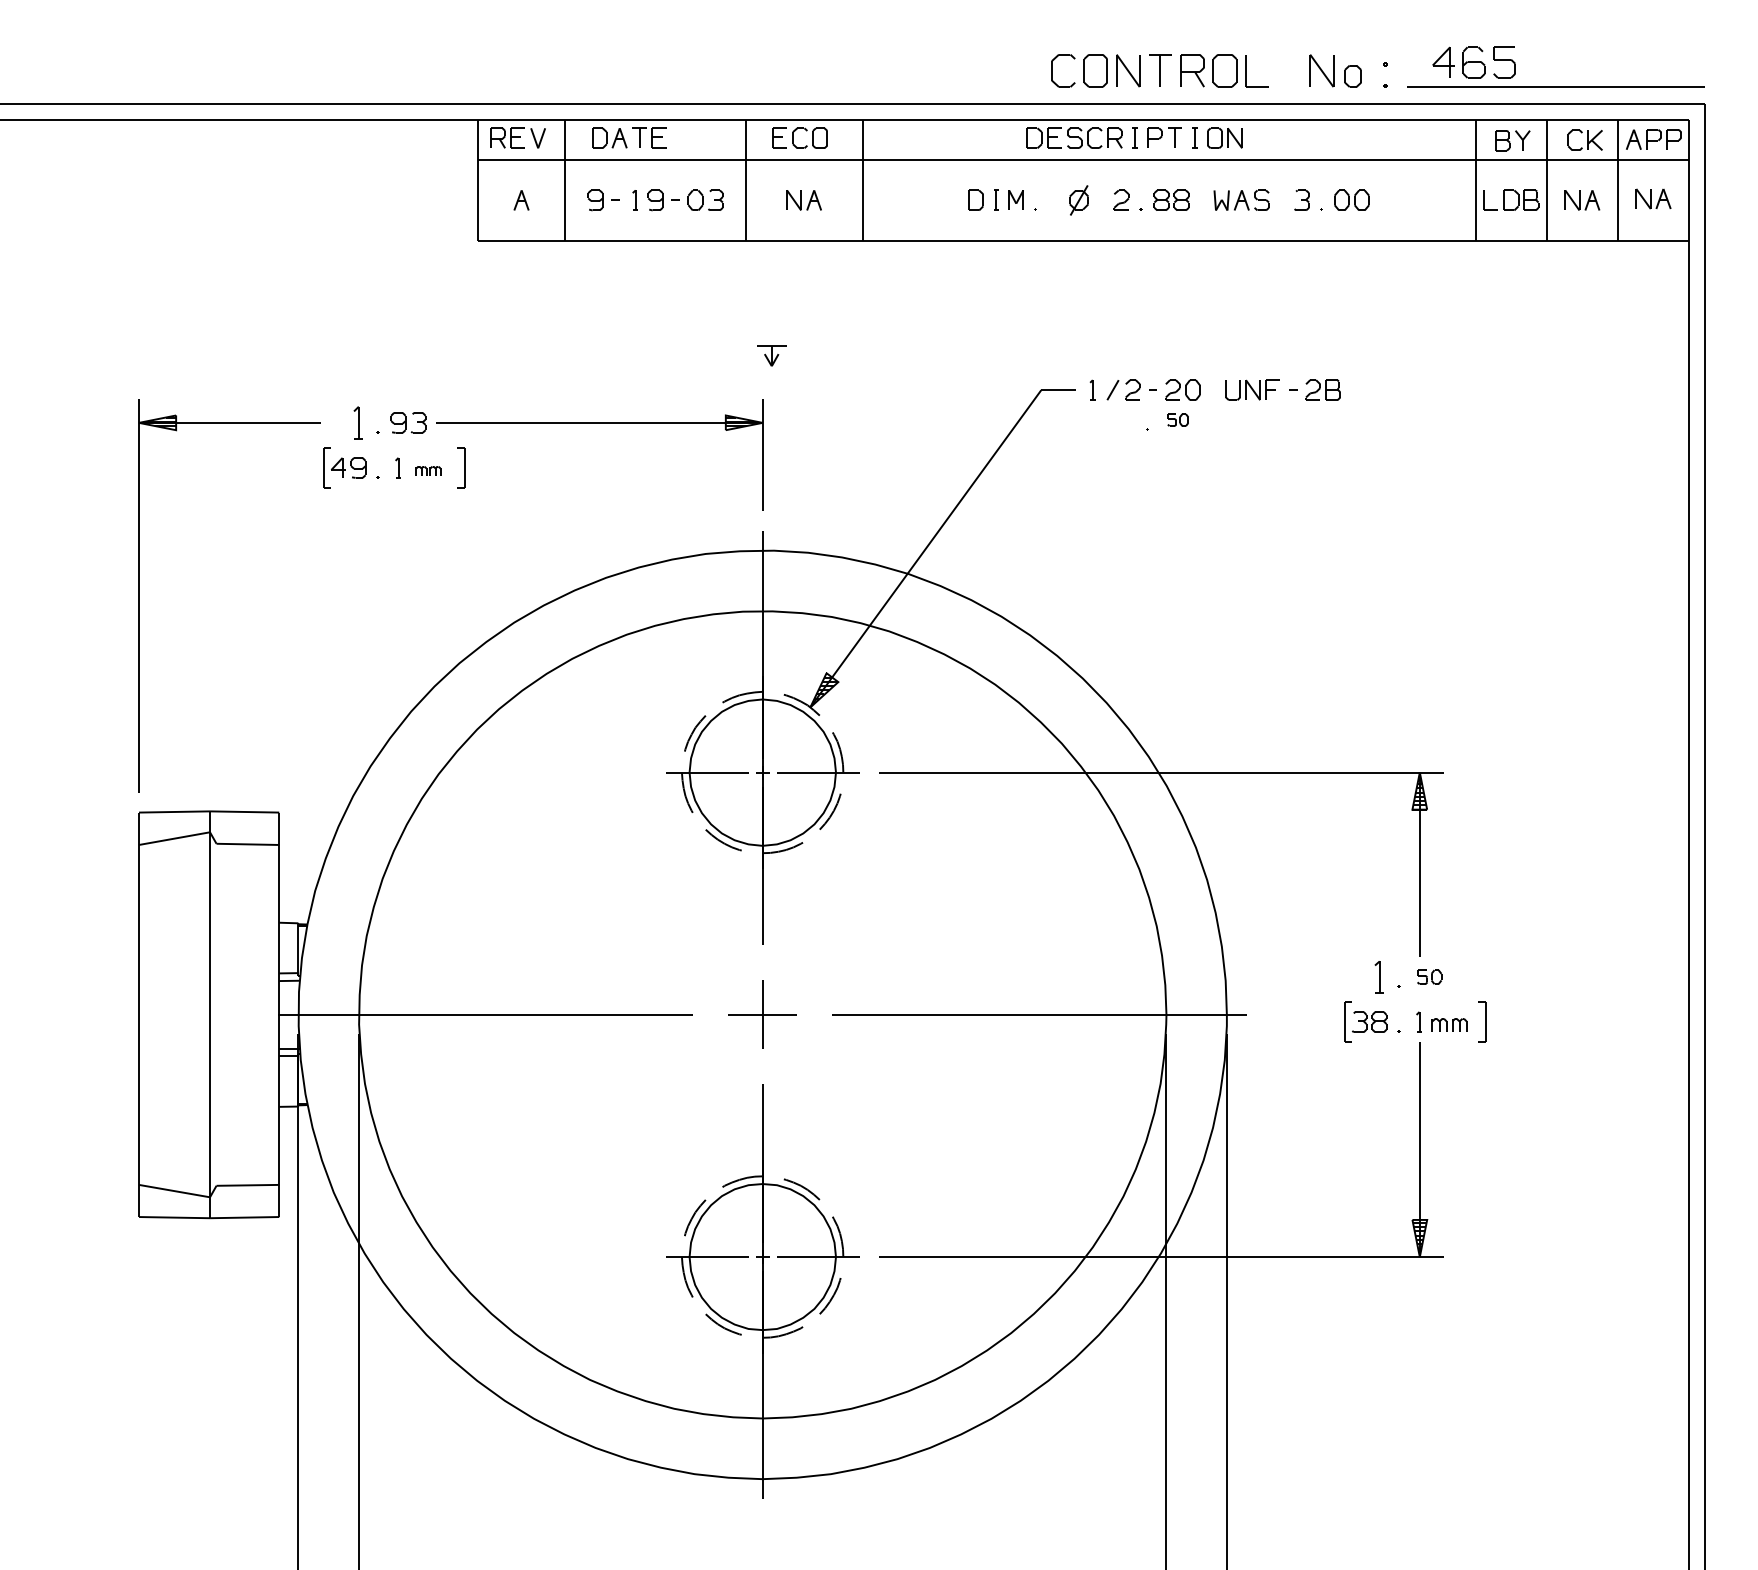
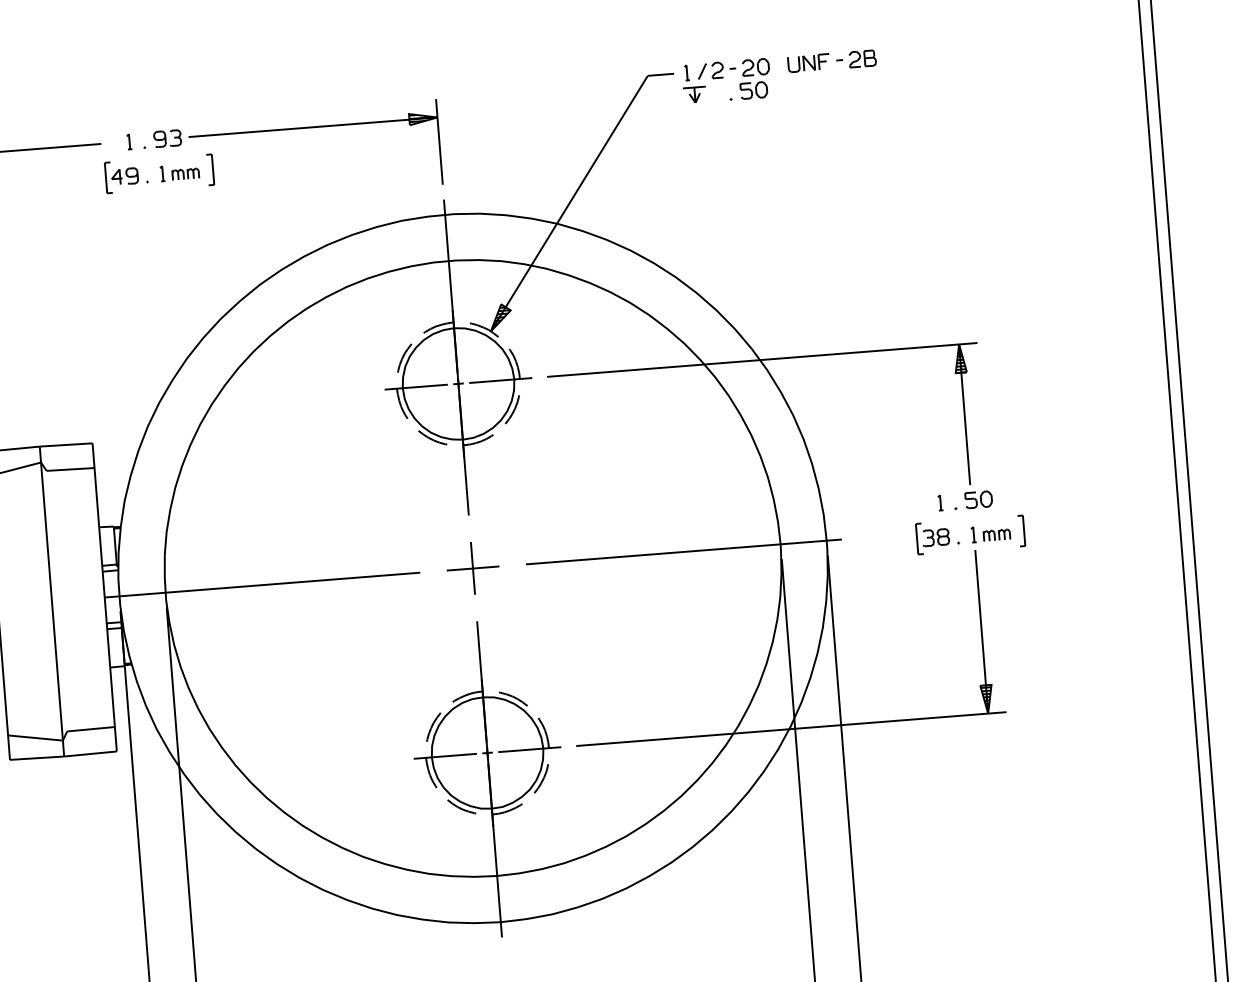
part: (771, 355) -> (694, 94), moved
part: (1177, 419) -> (753, 90), size x1.67
part: (357, 422) -> (128, 141), size x0.62
part: (428, 470) -> (185, 173), size x1.43
part: (1378, 976) -> (939, 502), size x0.62
part: (1429, 976) -> (978, 499), size x1.43

